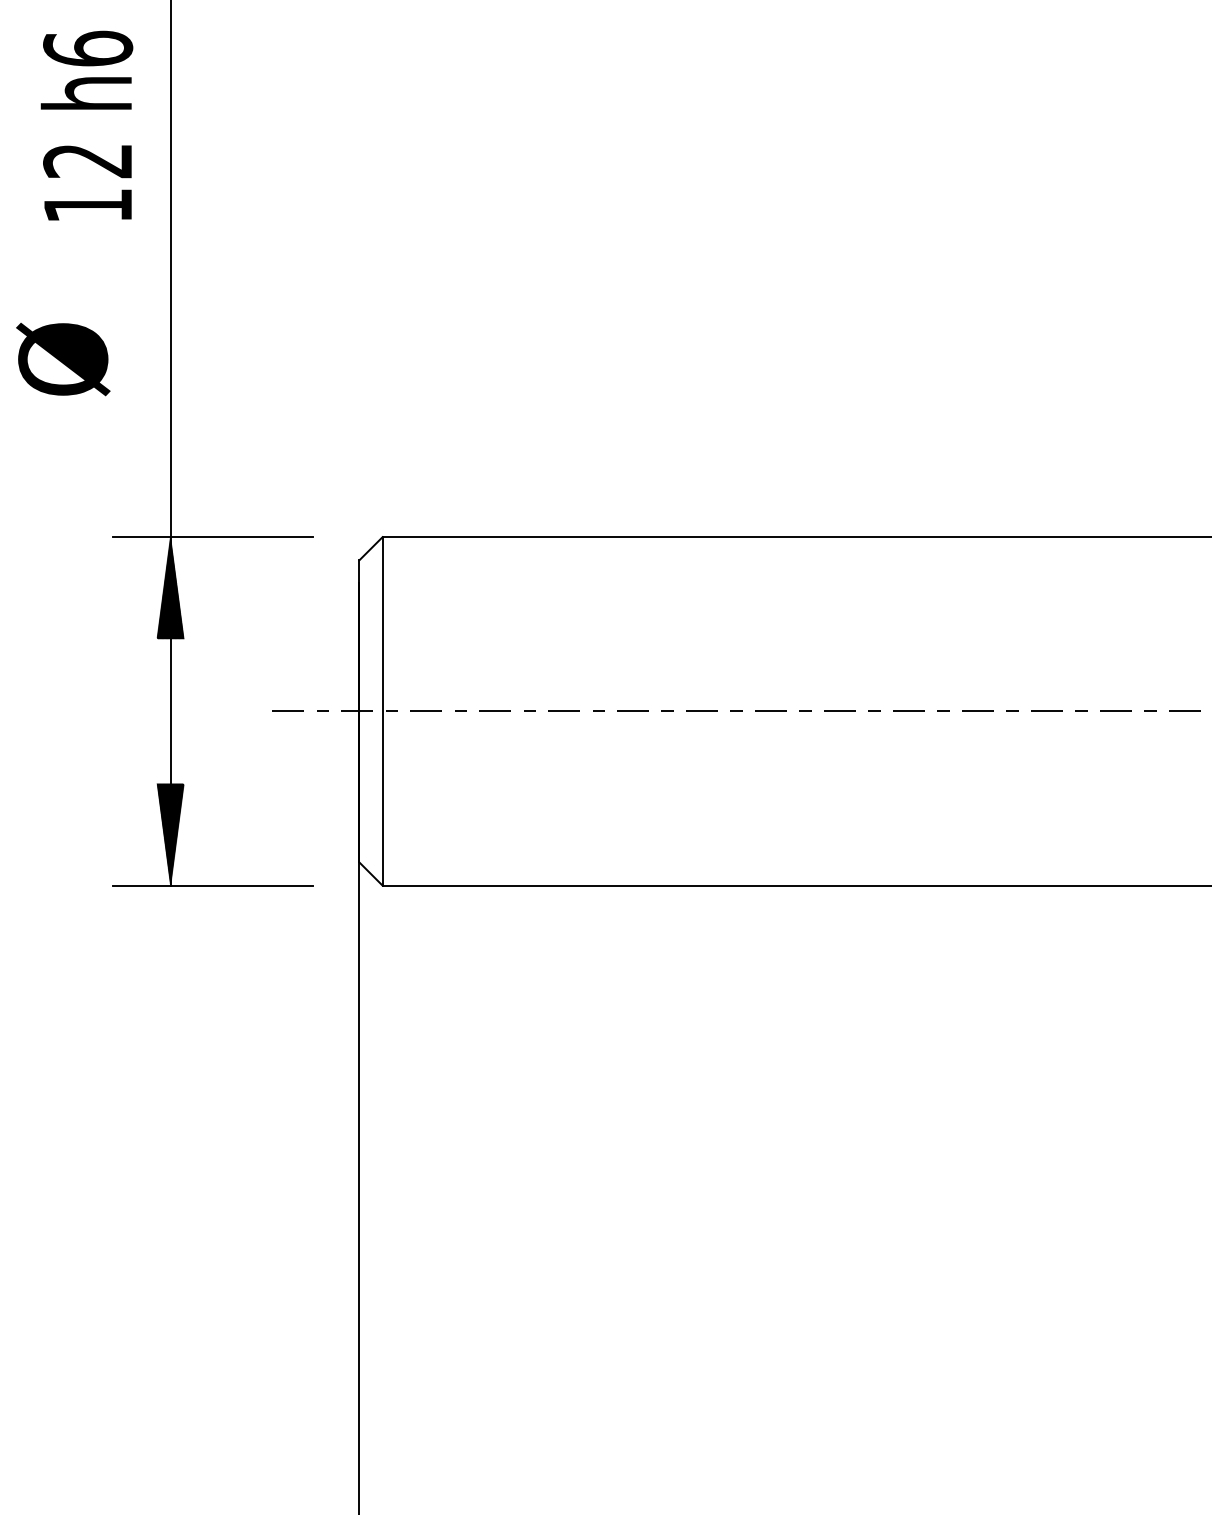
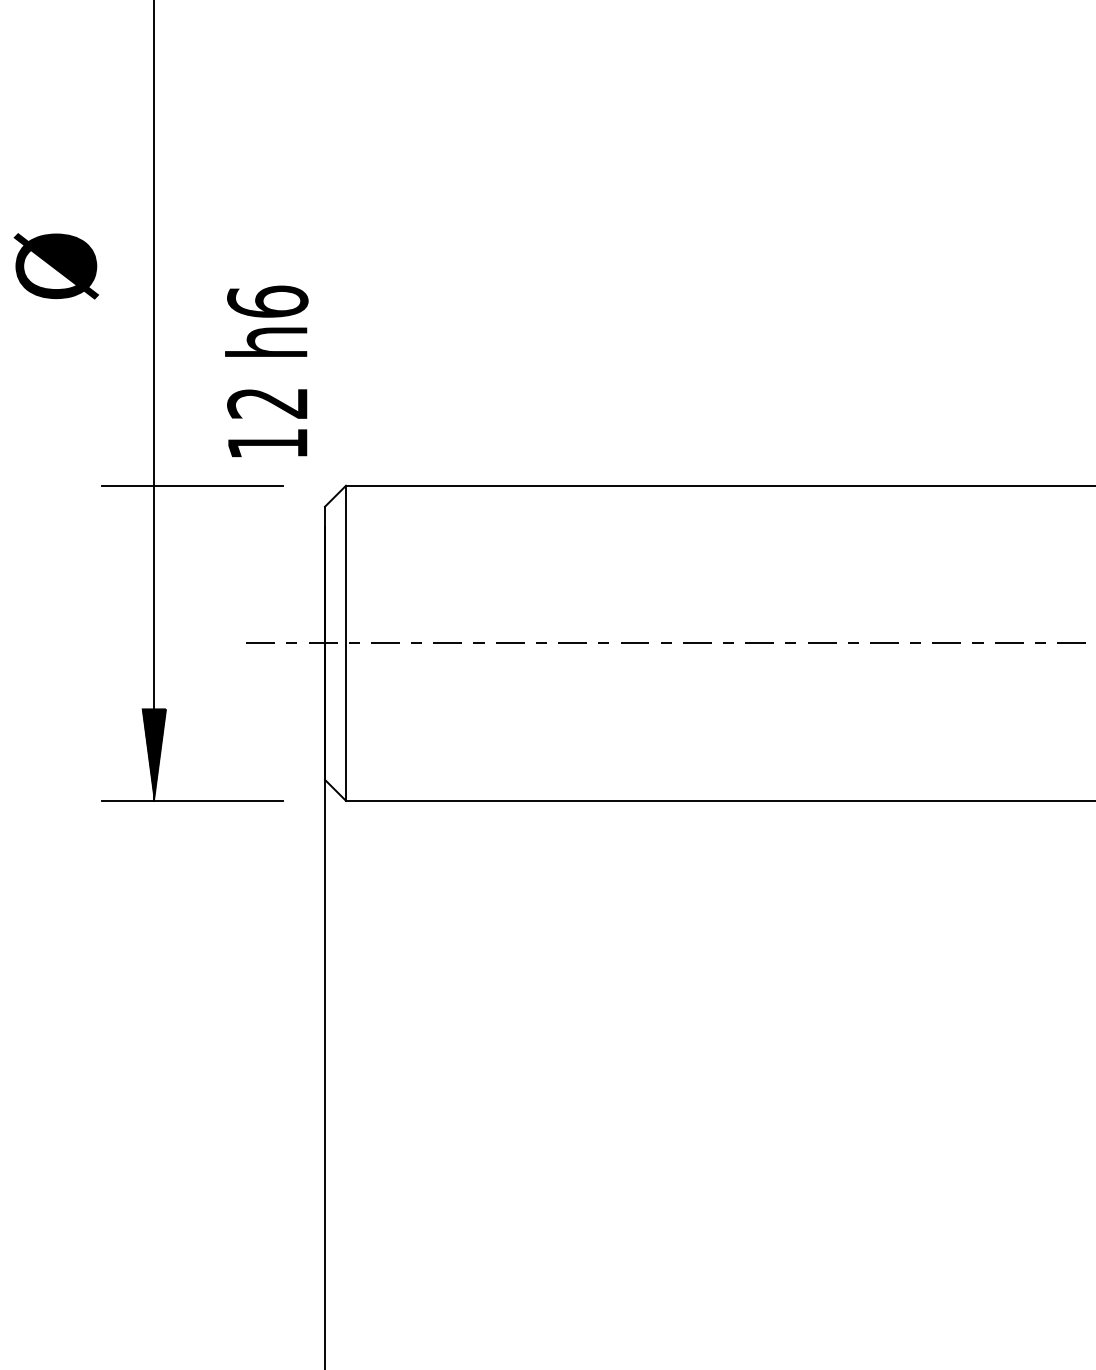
text: (86, 125) -> (266, 371), moved
text: (63, 359) -> (56, 266), moved
hatch: (170, 587) -> (154, 531), removed

